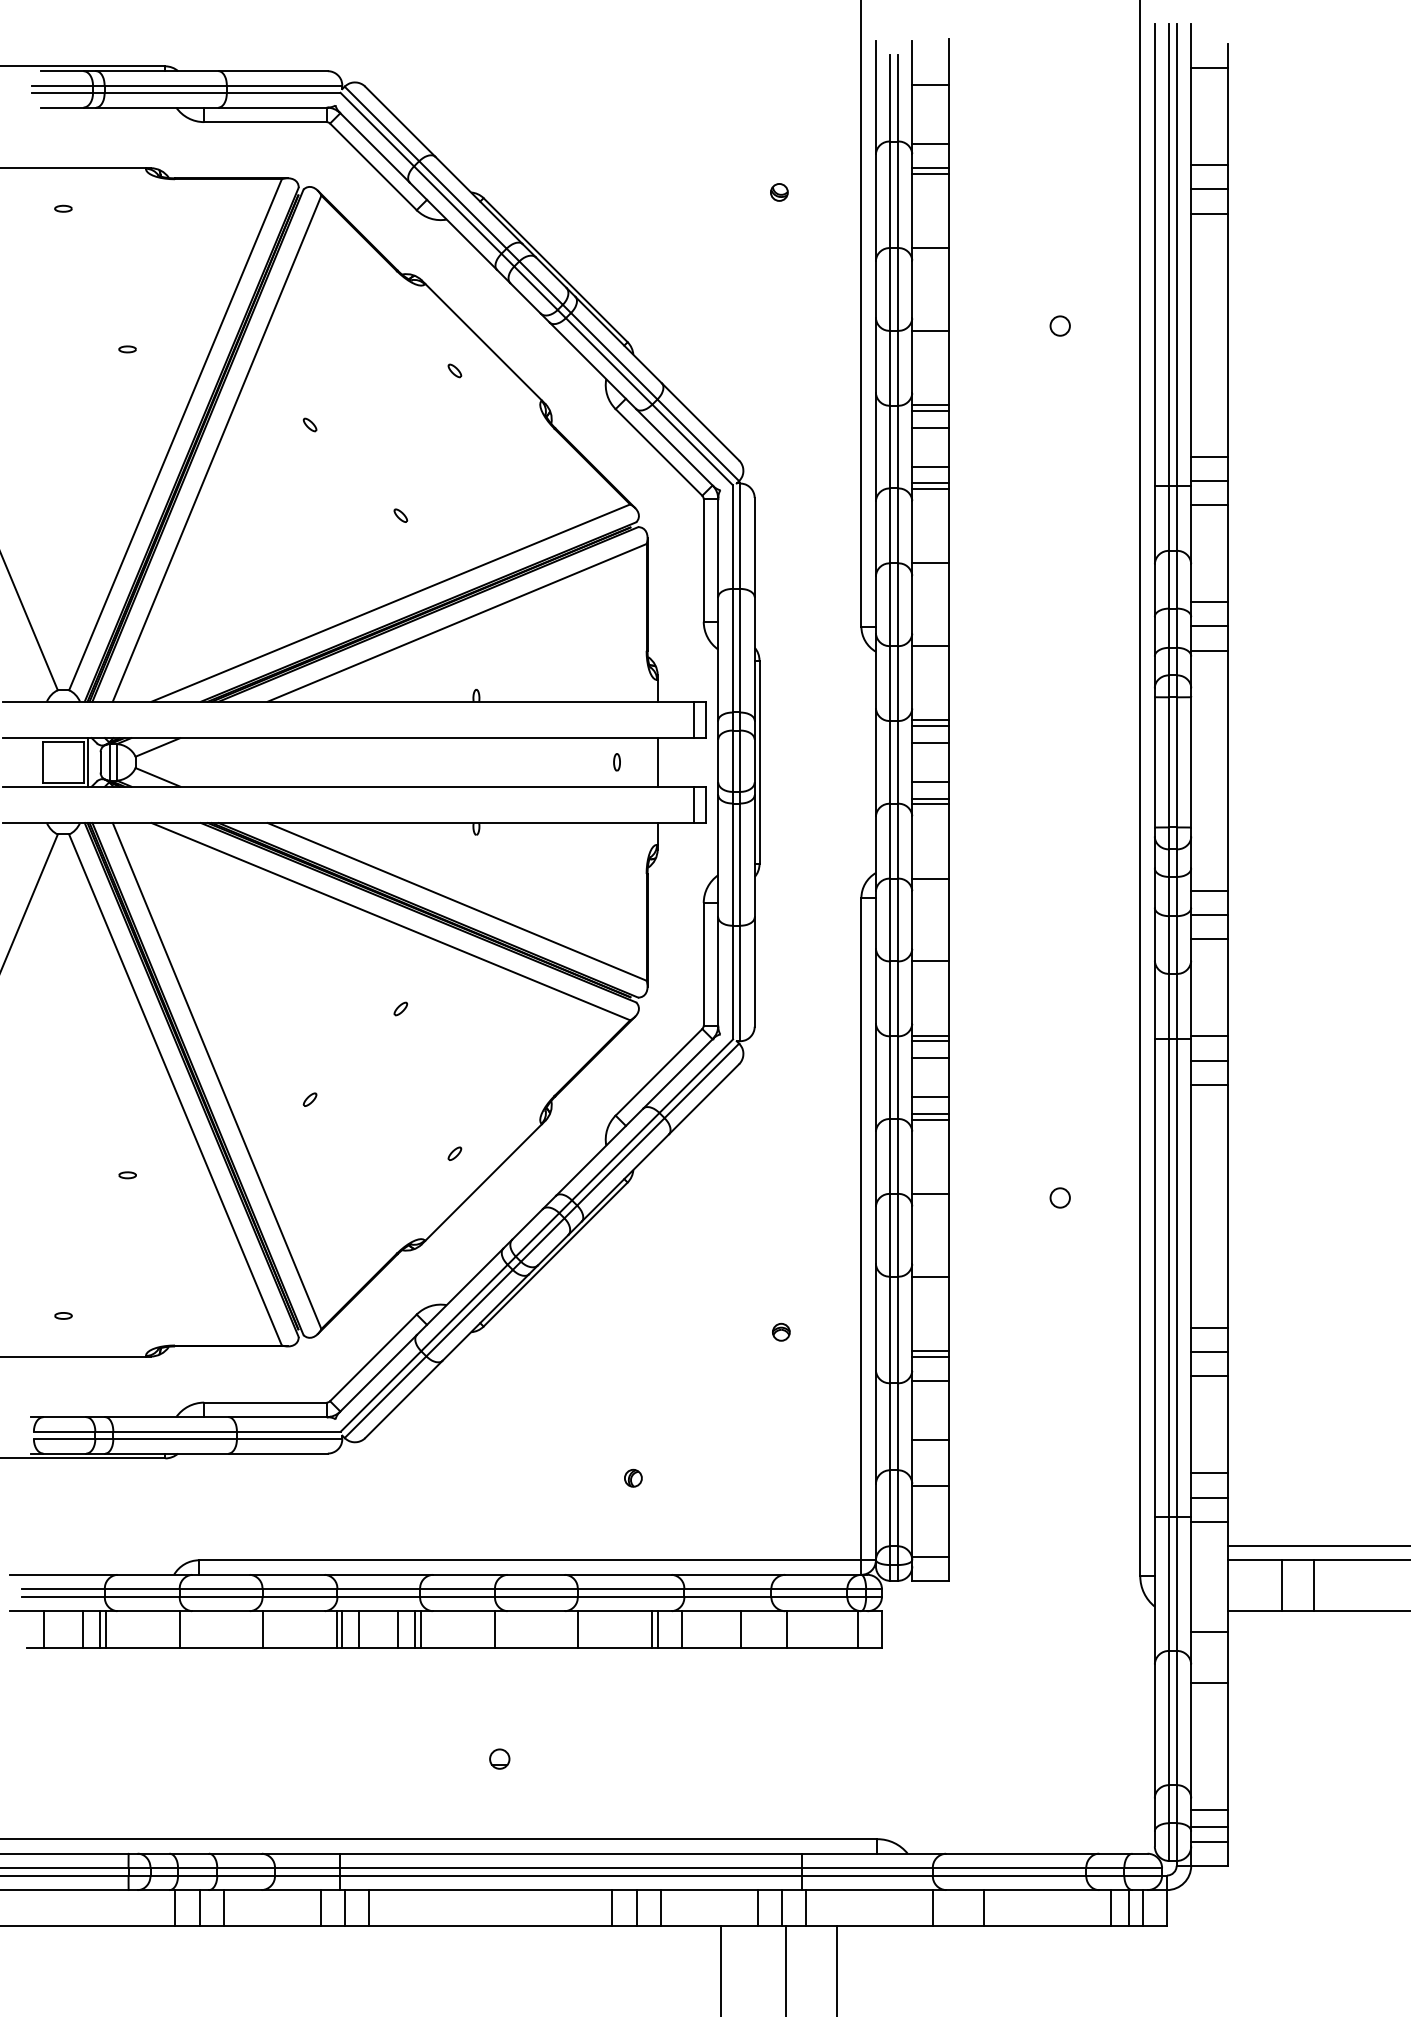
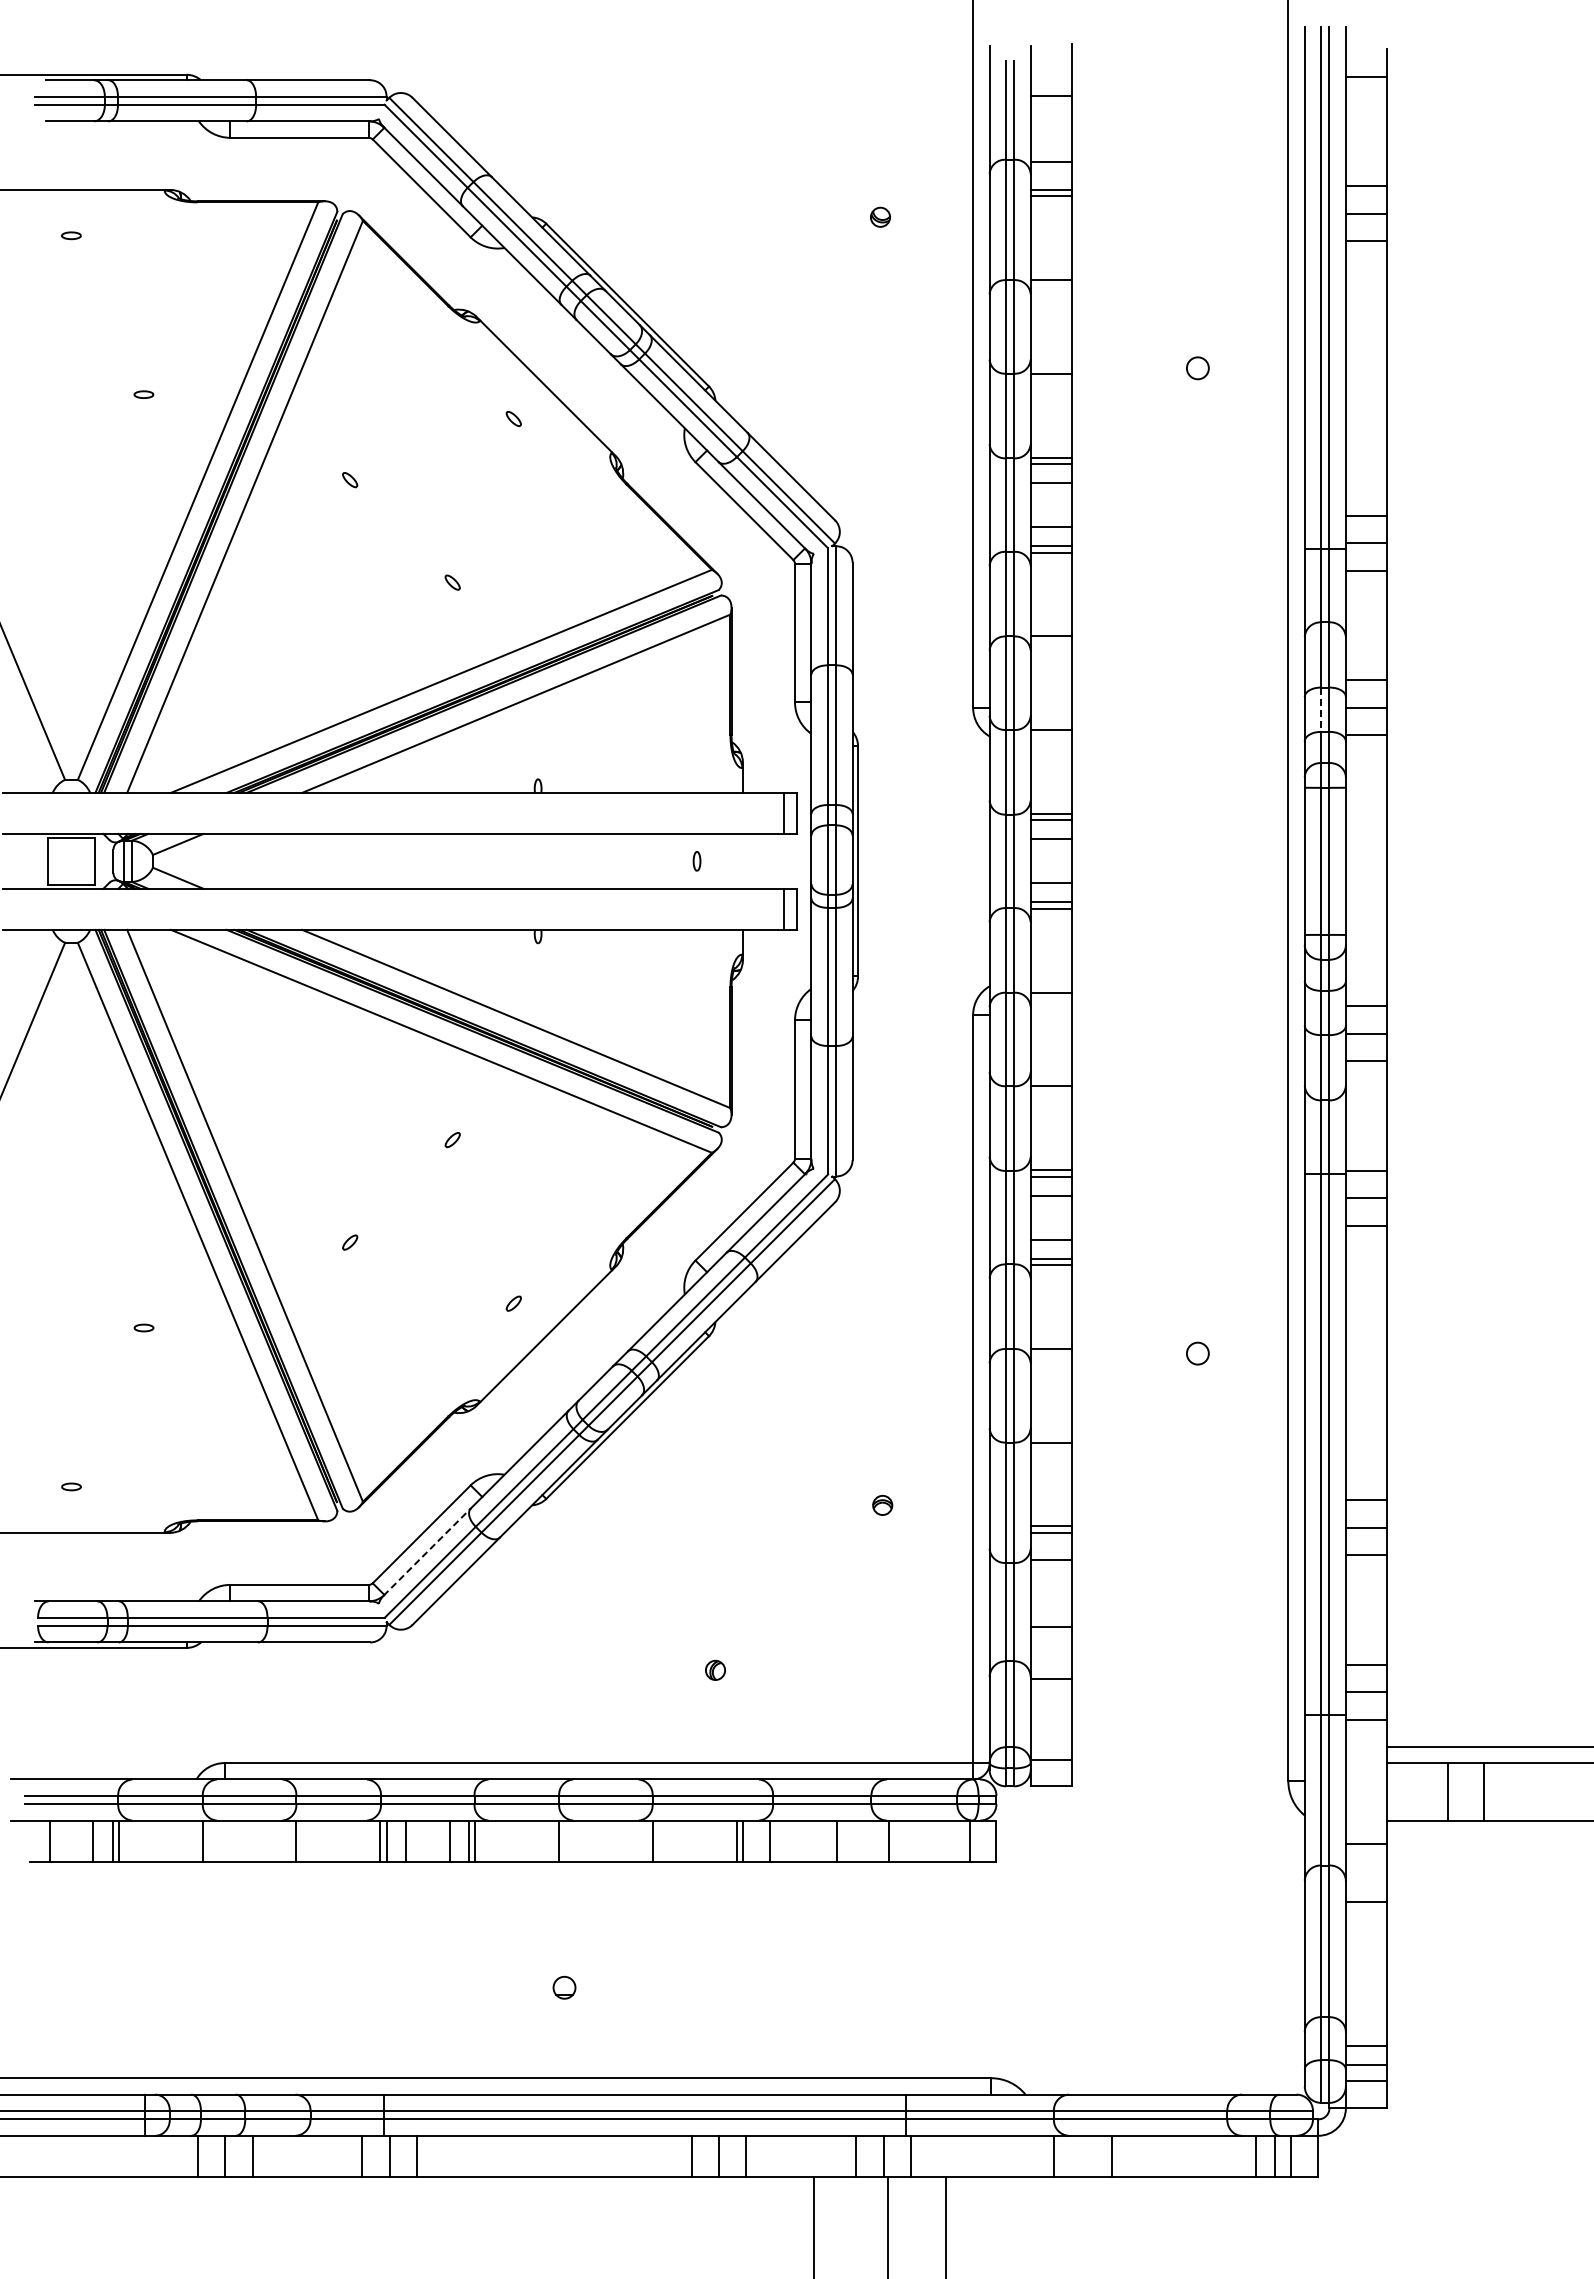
line: (1169, 628) -> (1321, 710), solid -> dashed
line: (87, 761) -> (98, 860), removed
line: (657, 761) -> (742, 860), removed
line: (378, 1373) -> (427, 1552), solid -> dashed

